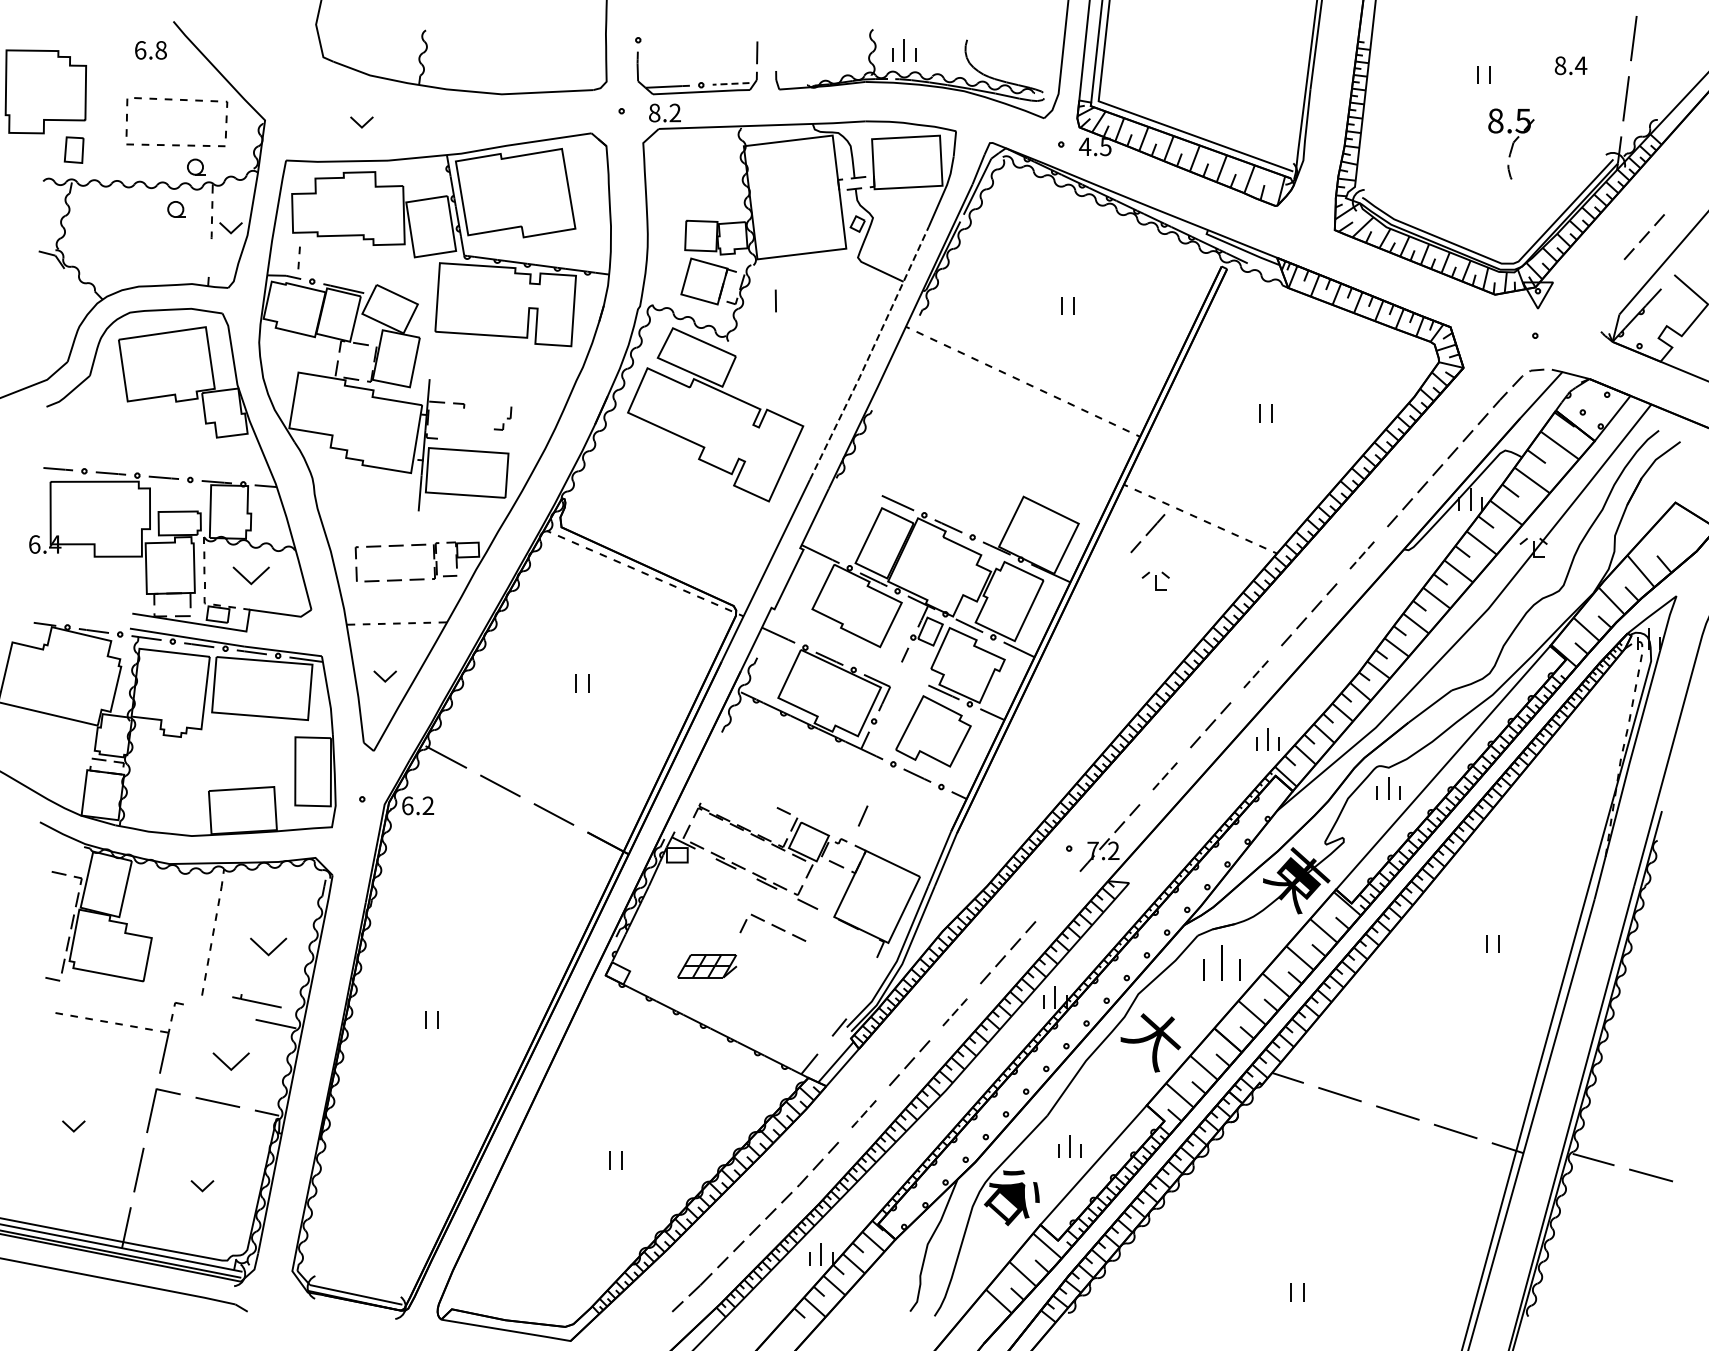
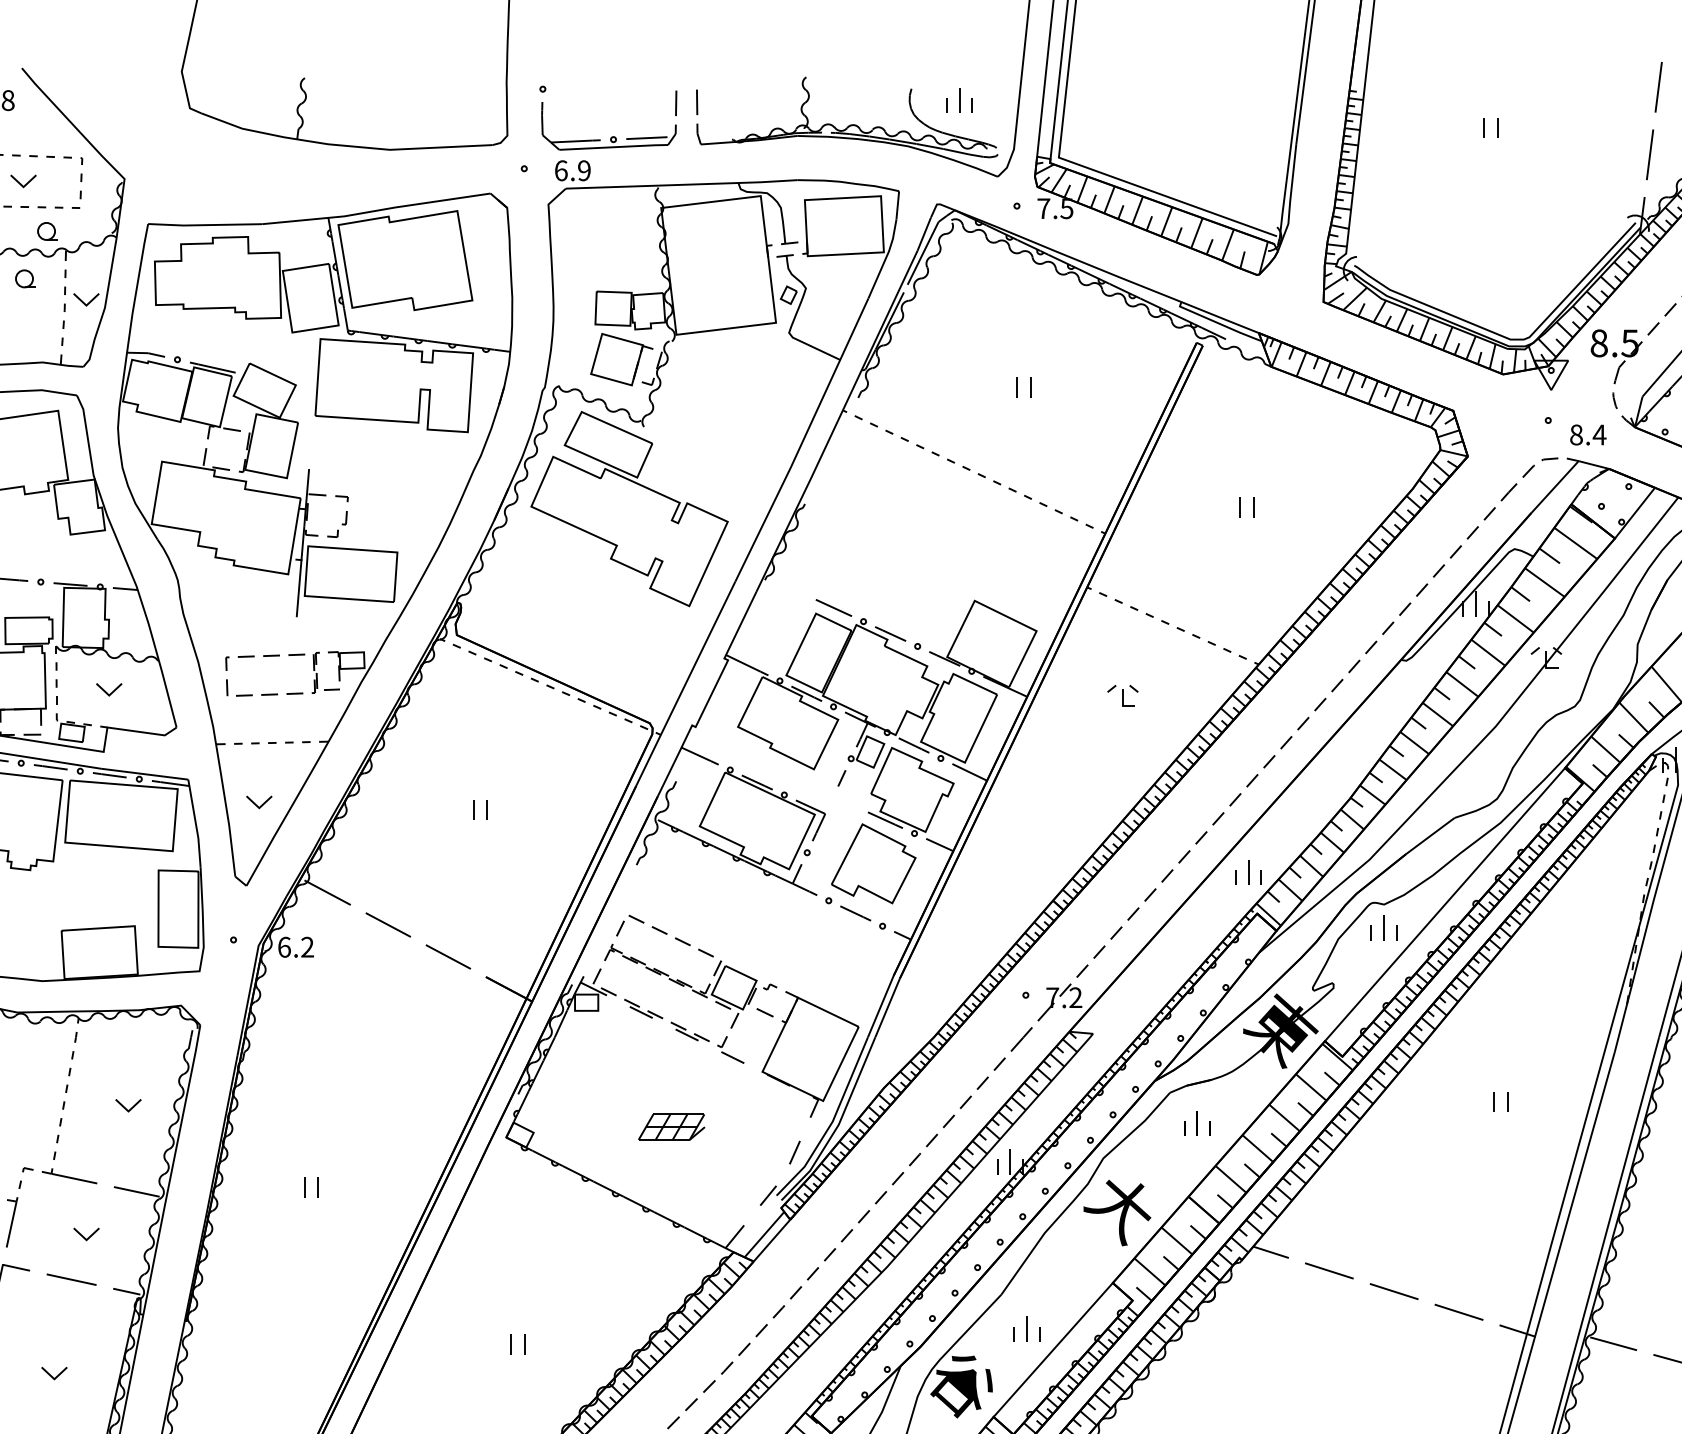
part: (904, 50) -> (960, 100), moved
text: (1570, 65) -> (1587, 434), moved
line: (730, 83) -> (646, 137), dashed -> solid
text: (664, 112) -> (572, 170), 8.2 -> 6.9
part: (361, 122) -> (23, 181), moved
part: (1511, 143) -> (1616, 368), moved
text: (1085, 146) -> (1044, 208), 4.5 -> 7.5
part: (298, 257) -> (62, 332), moved
line: (775, 300) -> (696, 101), moved
line: (870, 354) -> (803, 441), dashed -> solid
part: (502, 418) -> (336, 524), moved
line: (1147, 533) -> (1012, 1048), moved
part: (1361, 555) -> (1353, 666), size x1.67
part: (251, 576) -> (109, 690), size x0.62
part: (1255, 674) -> (1234, 800), size x1.67
part: (1164, 776) -> (1132, 914), size x1.67
line: (863, 815) -> (795, 1152), moved
part: (772, 927) -> (652, 930), moved
part: (268, 947) -> (128, 1106), size x0.62
part: (1222, 963) -> (1197, 1123), size x0.62
part: (707, 966) -> (672, 1127), moved
part: (256, 1001) -> (69, 1176), moved
part: (954, 1012) -> (897, 1178), size x1.67
part: (230, 1062) -> (85, 1234), size x0.62
part: (863, 1113) -> (795, 1292), size x1.67

